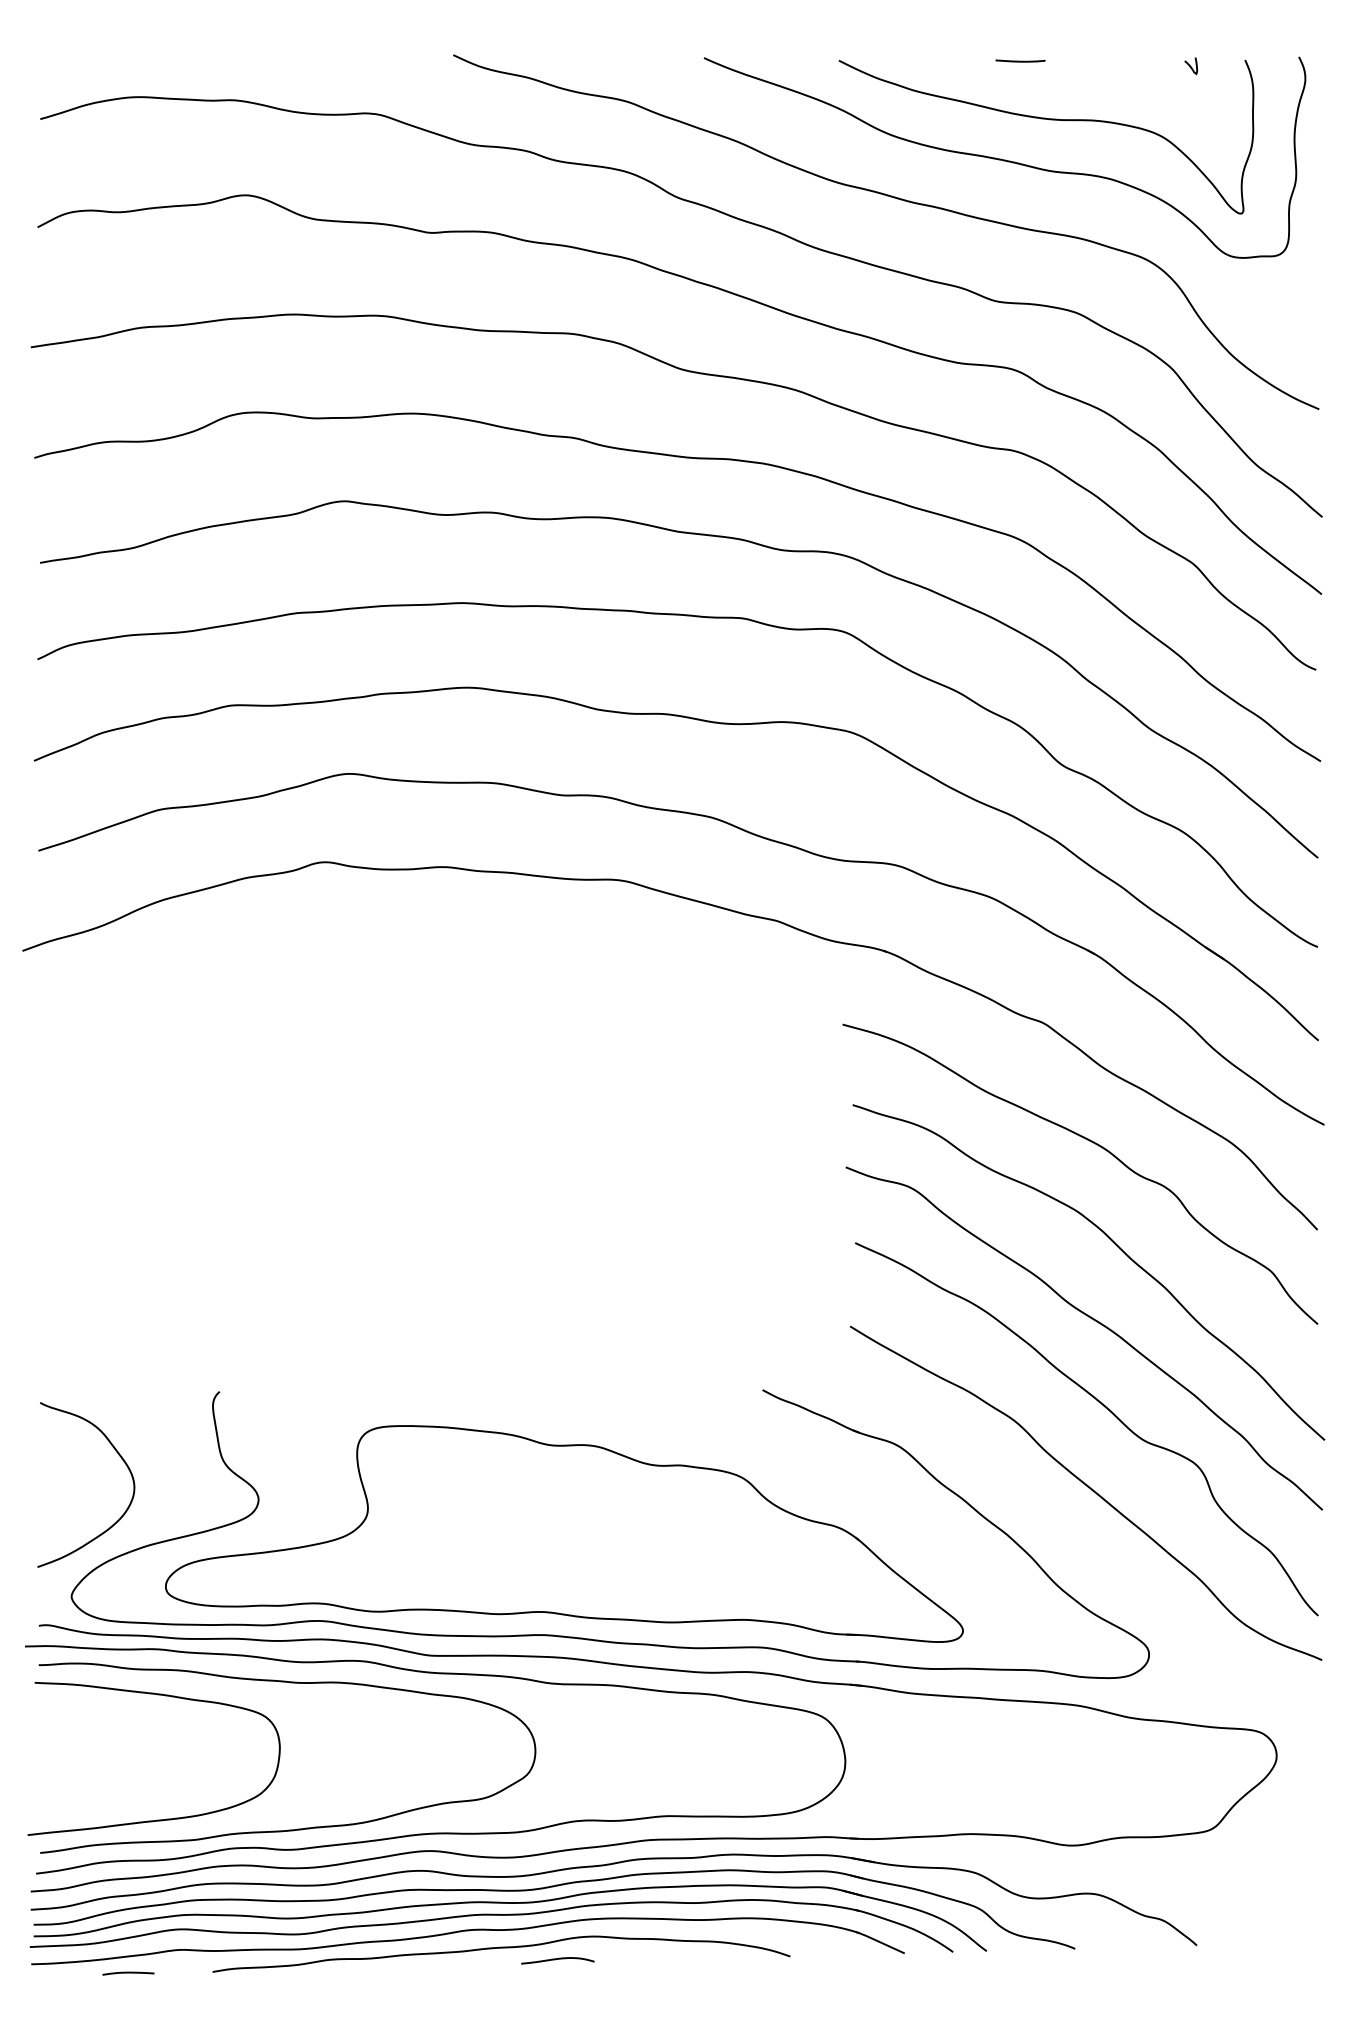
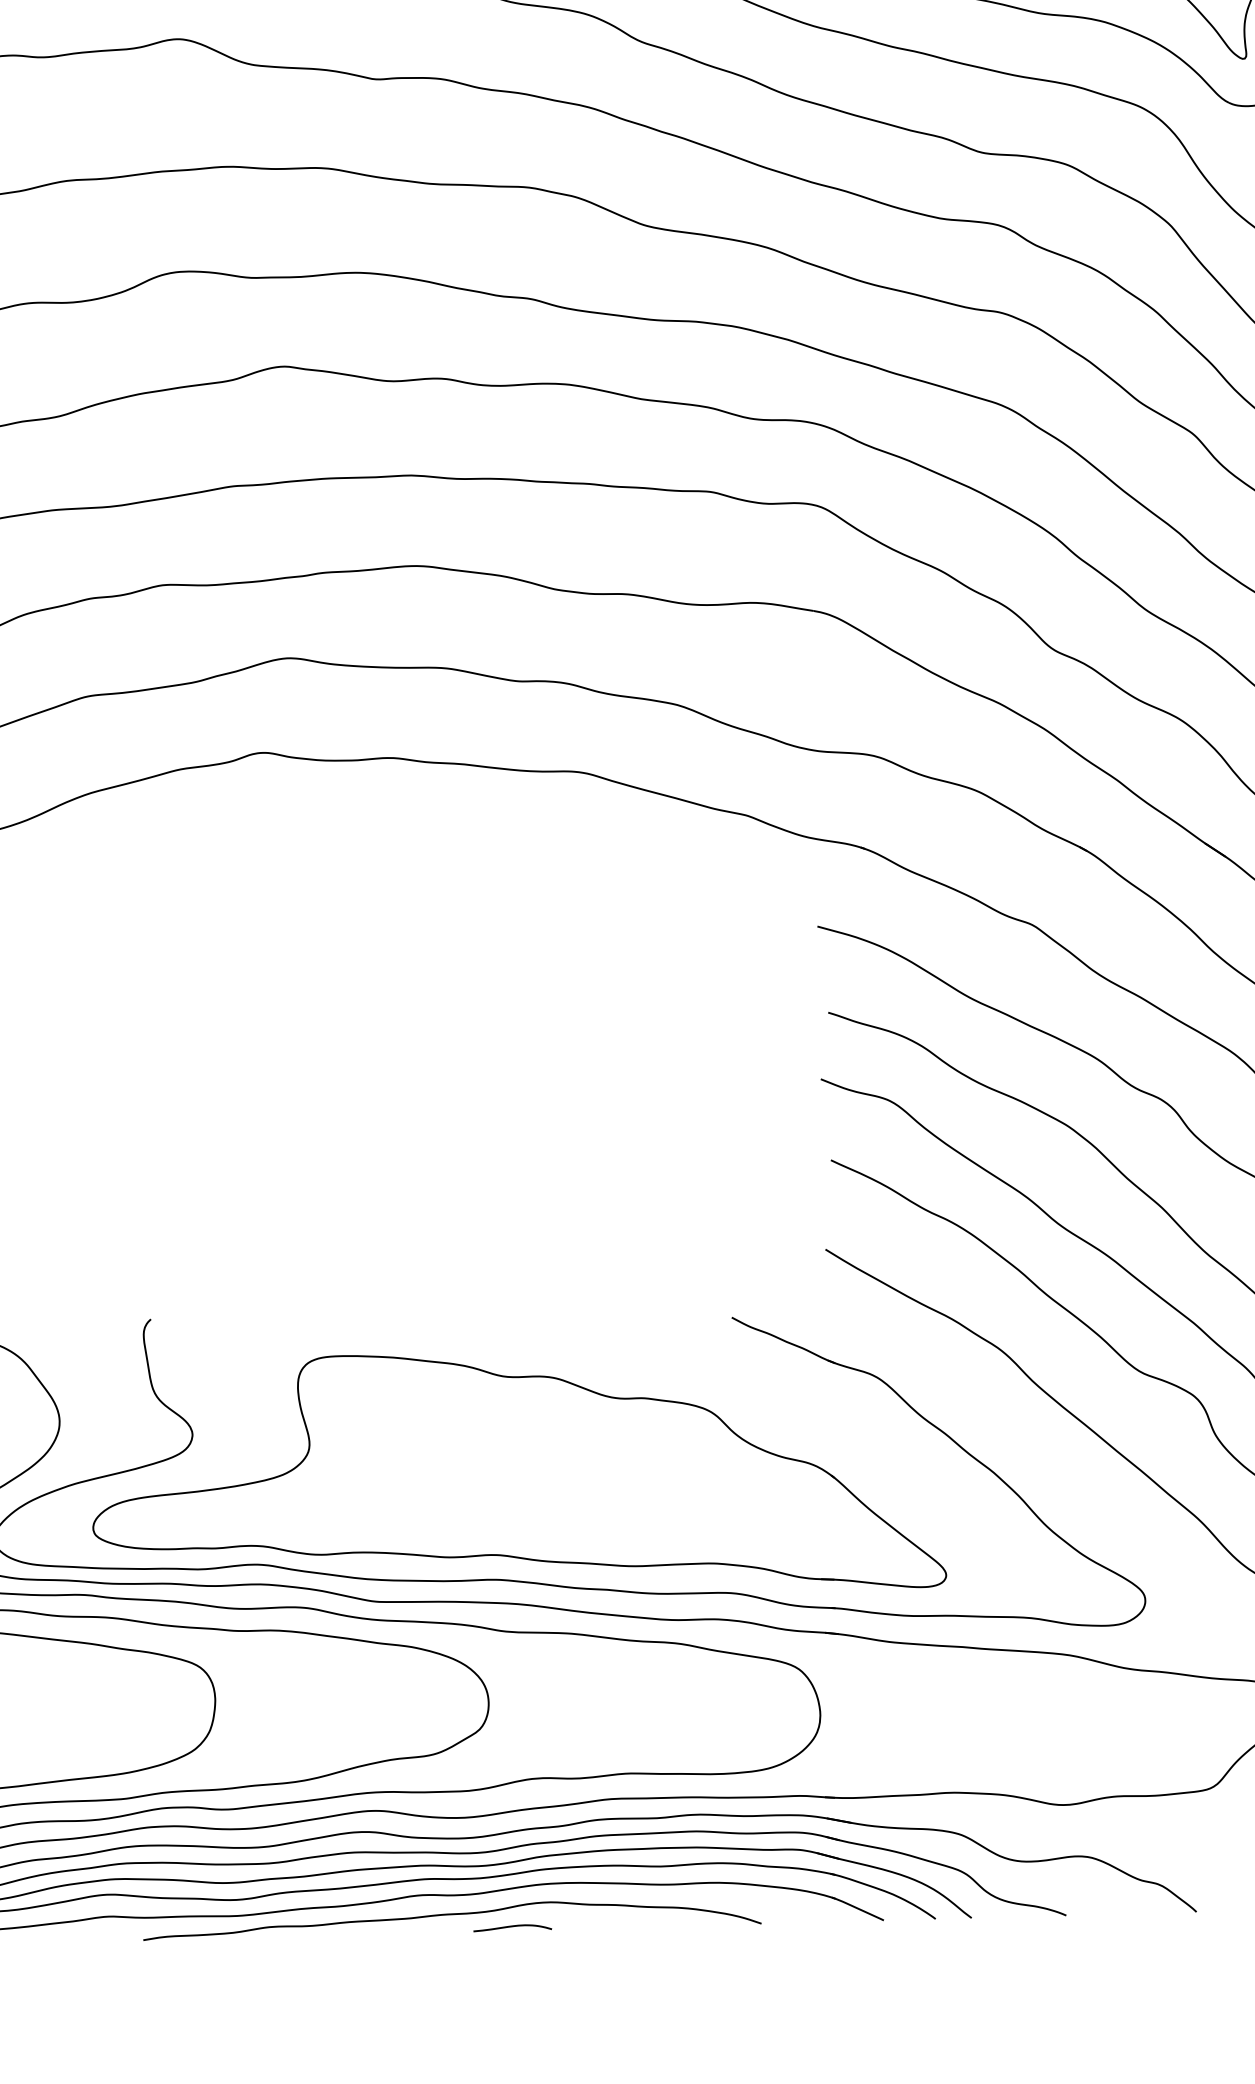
curve: (128, 1973) -> (53, 1941), removed

